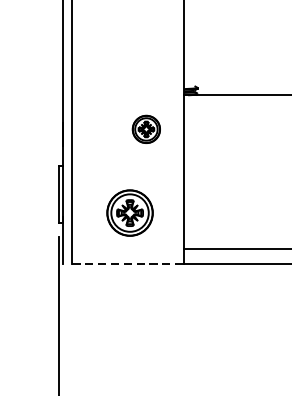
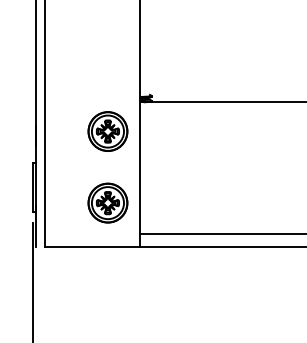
part: (145, 129) -> (107, 131), size x1.67
part: (129, 212) -> (107, 202), moved
line: (128, 264) -> (92, 247), dashed -> solid

